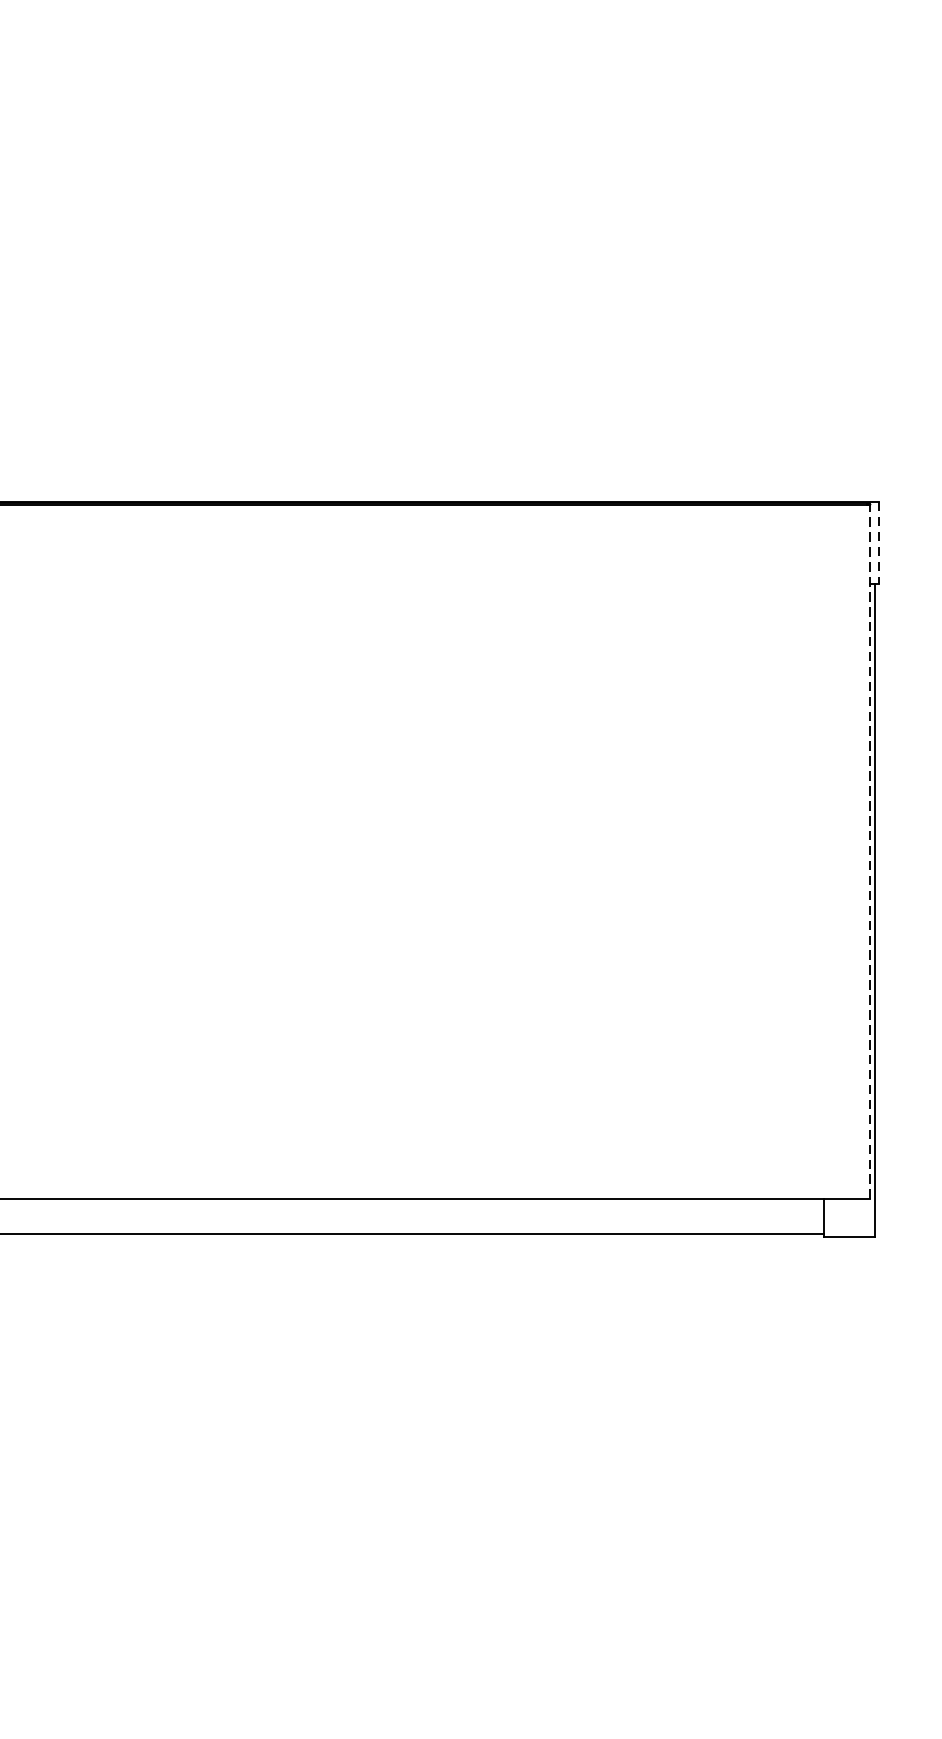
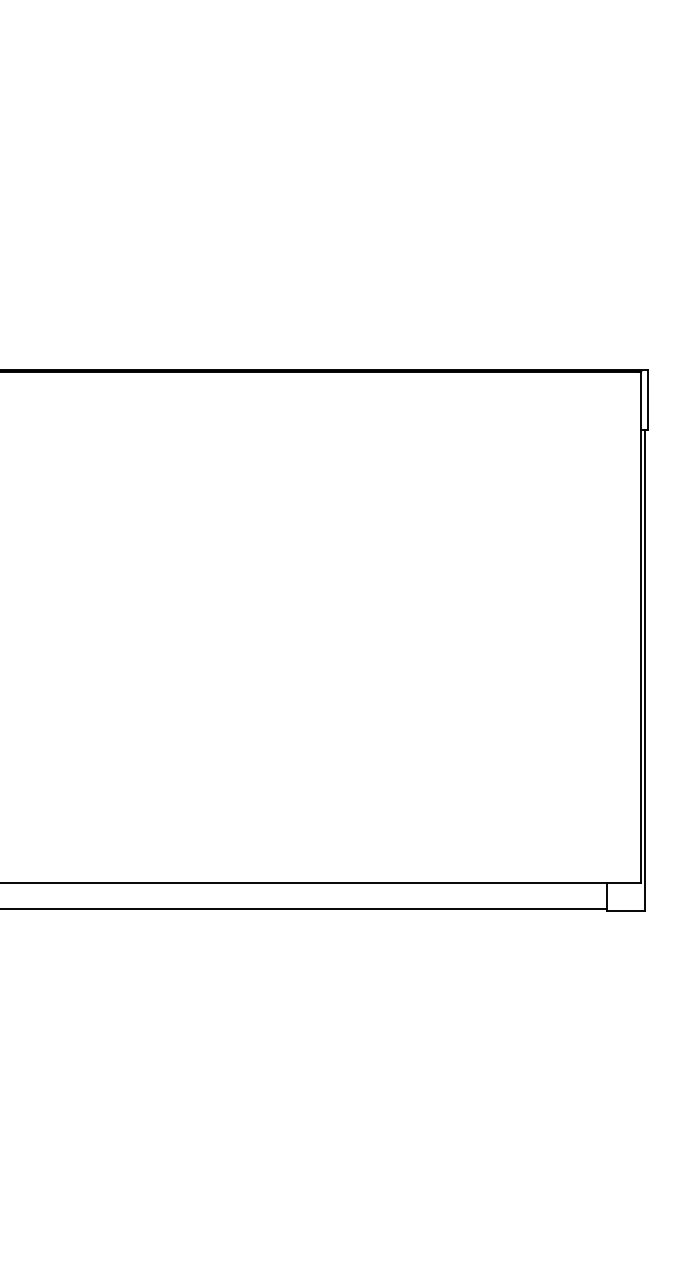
line: (878, 543) -> (647, 400), dashed -> solid
line: (869, 851) -> (640, 627), dashed -> solid

